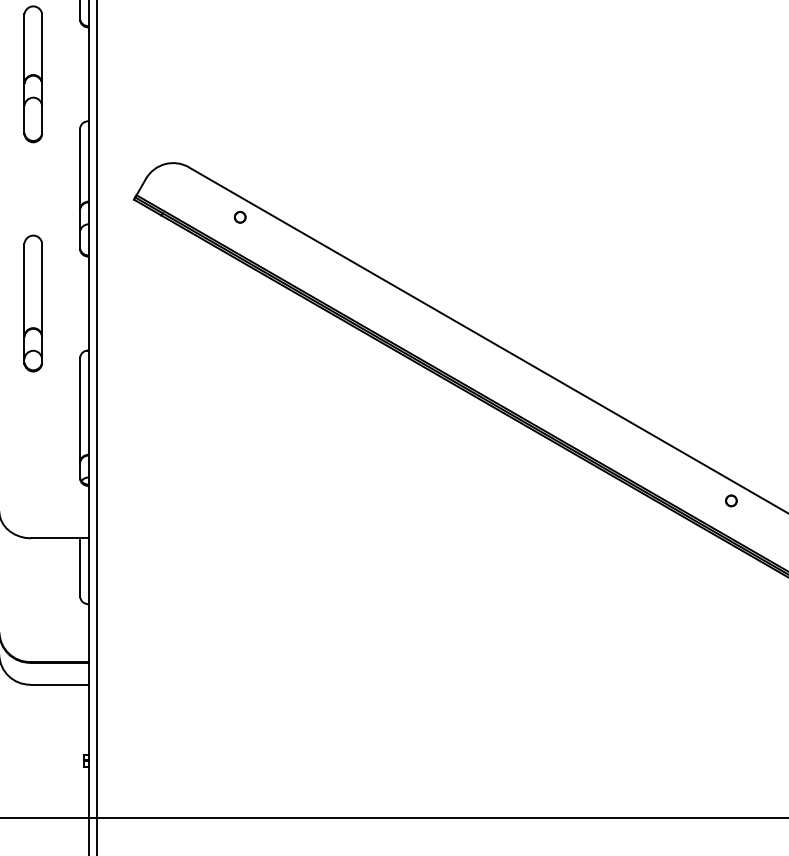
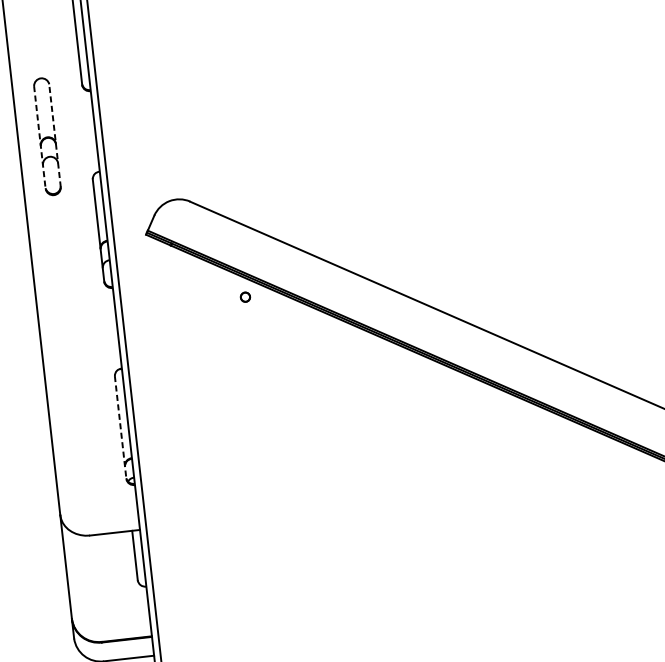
line: (24, 74) -> (39, 137), solid -> dashed
line: (42, 74) -> (55, 136), solid -> dashed
circle: (240, 217) -> (245, 297), moved
part: (32, 303) -> (68, 333), removed
line: (79, 418) -> (120, 427), solid -> dashed

